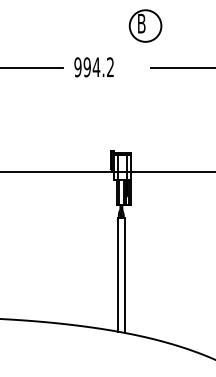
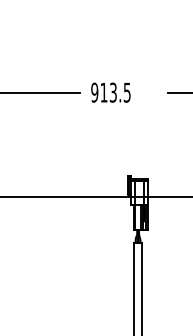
part: (145, 25) -> (162, 50), removed
text: (98, 67) -> (115, 92), 994.2 -> 913.5

